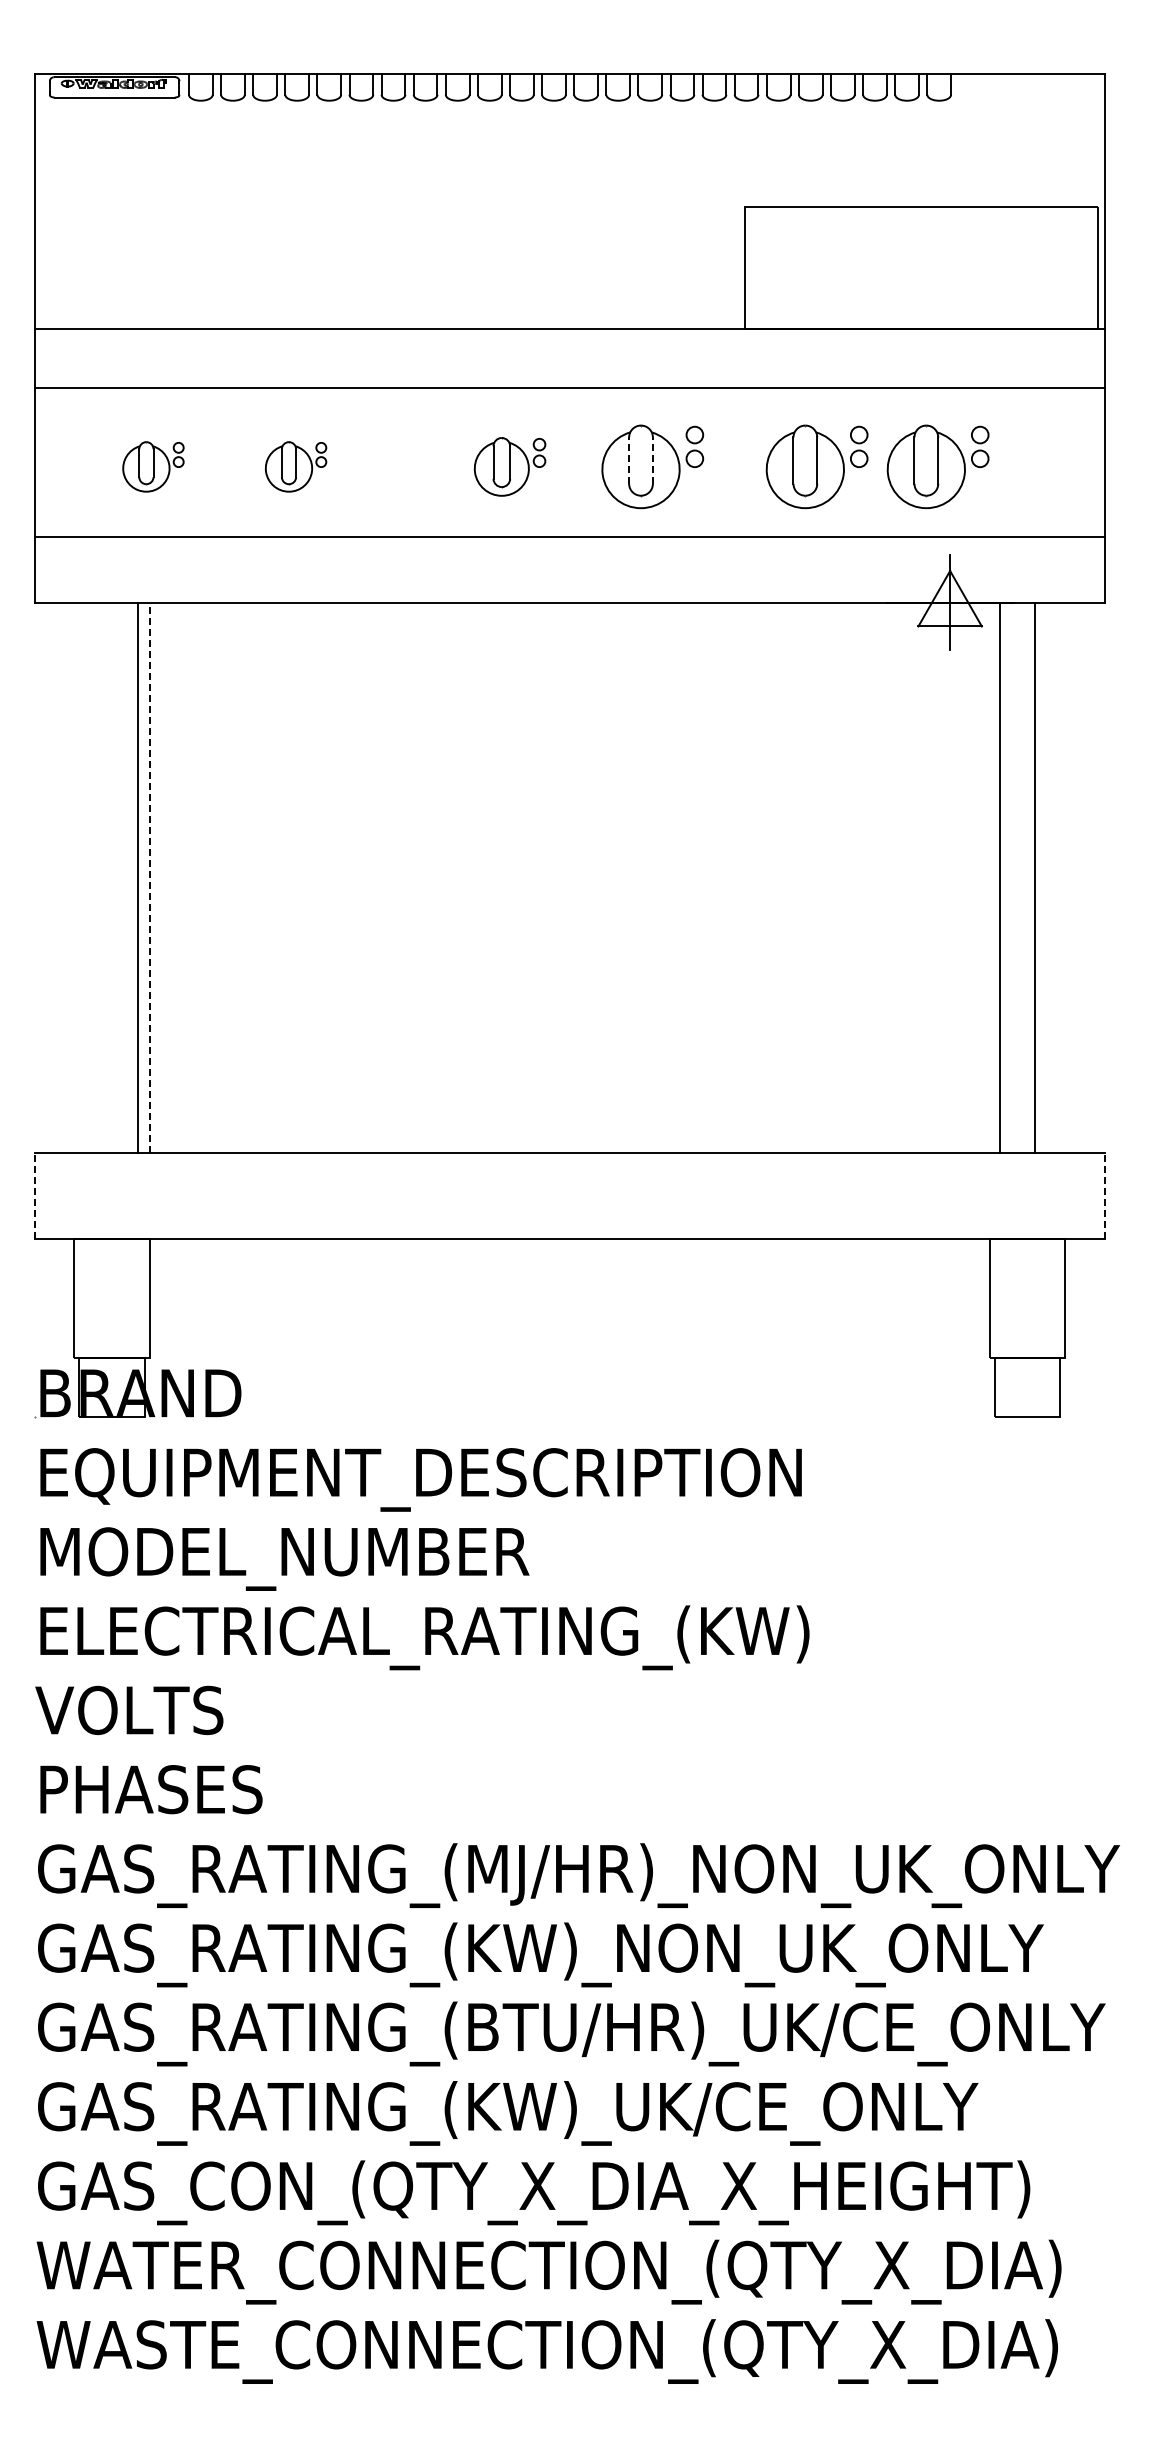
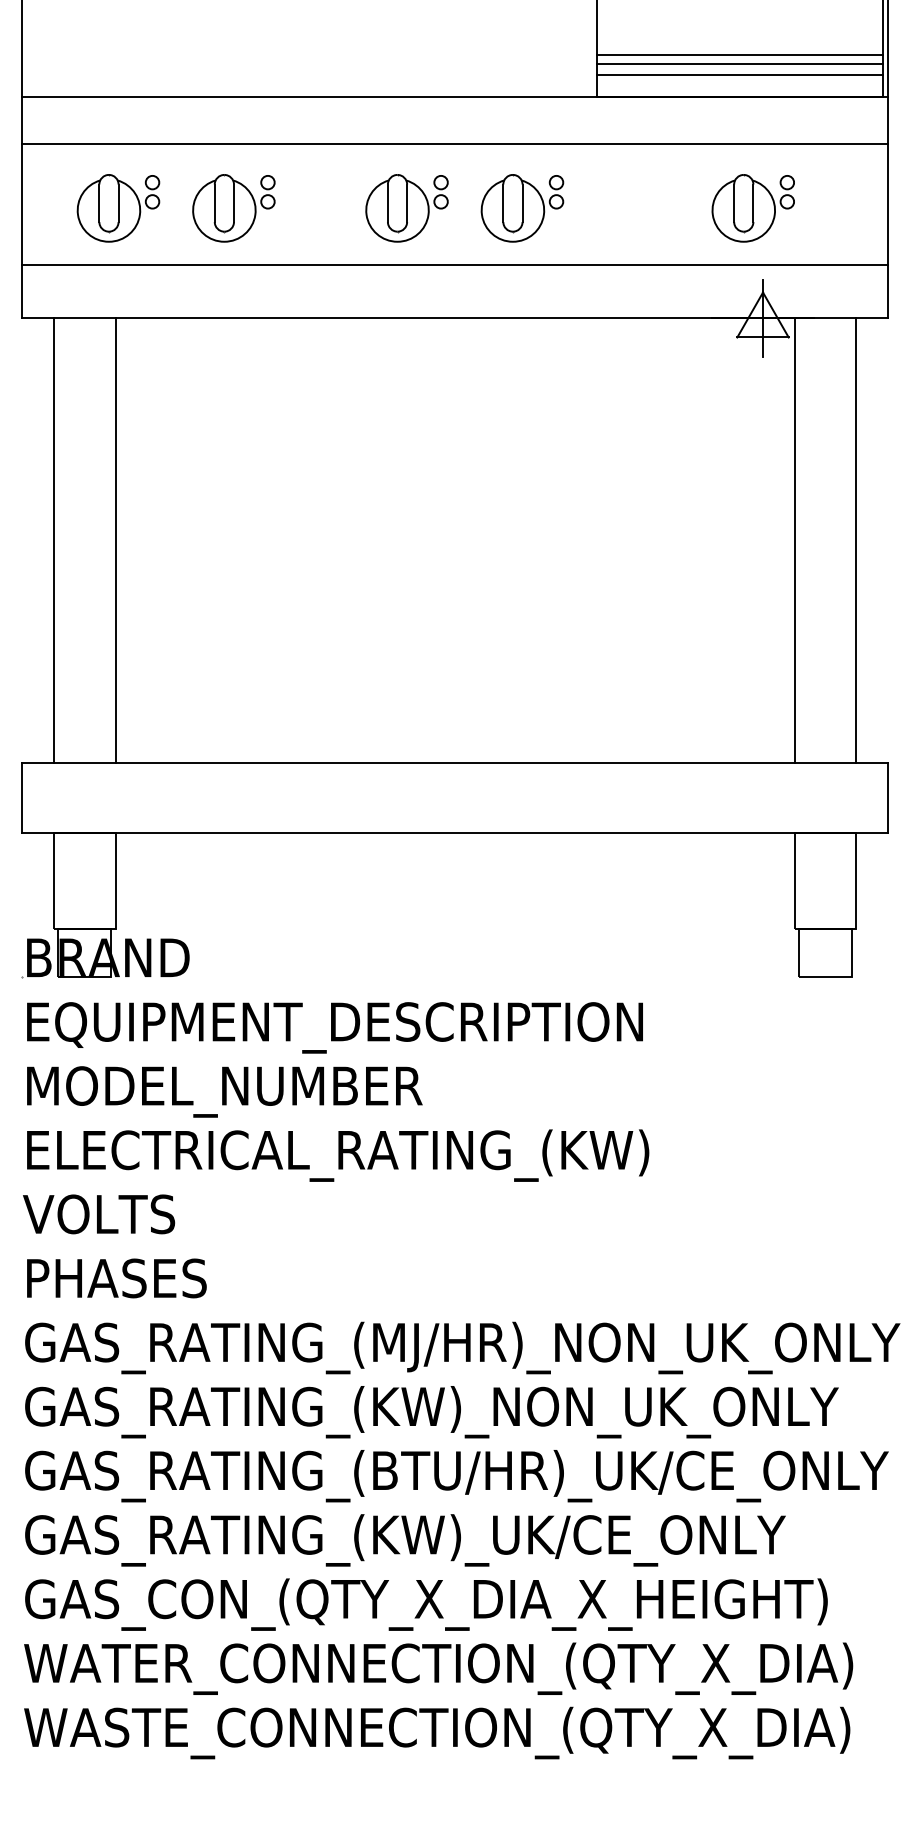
line: (920, 277) -> (739, 55), added
line: (920, 288) -> (739, 64), added
line: (920, 301) -> (739, 74), added
line: (629, 460) -> (503, 203), dashed -> solid
line: (652, 460) -> (522, 203), dashed -> solid
part: (153, 466) -> (118, 208), size x1.67
part: (295, 466) -> (233, 208), size x1.67
part: (509, 466) -> (406, 208), size x1.43
part: (816, 466) -> (654, 208), removed
line: (138, 877) -> (54, 540), moved
line: (149, 877) -> (115, 540), dashed -> solid
line: (1000, 877) -> (856, 540), moved
line: (1034, 877) -> (794, 540), moved
line: (34, 1195) -> (22, 797), dashed -> solid
line: (1104, 1195) -> (887, 797), dashed -> solid

